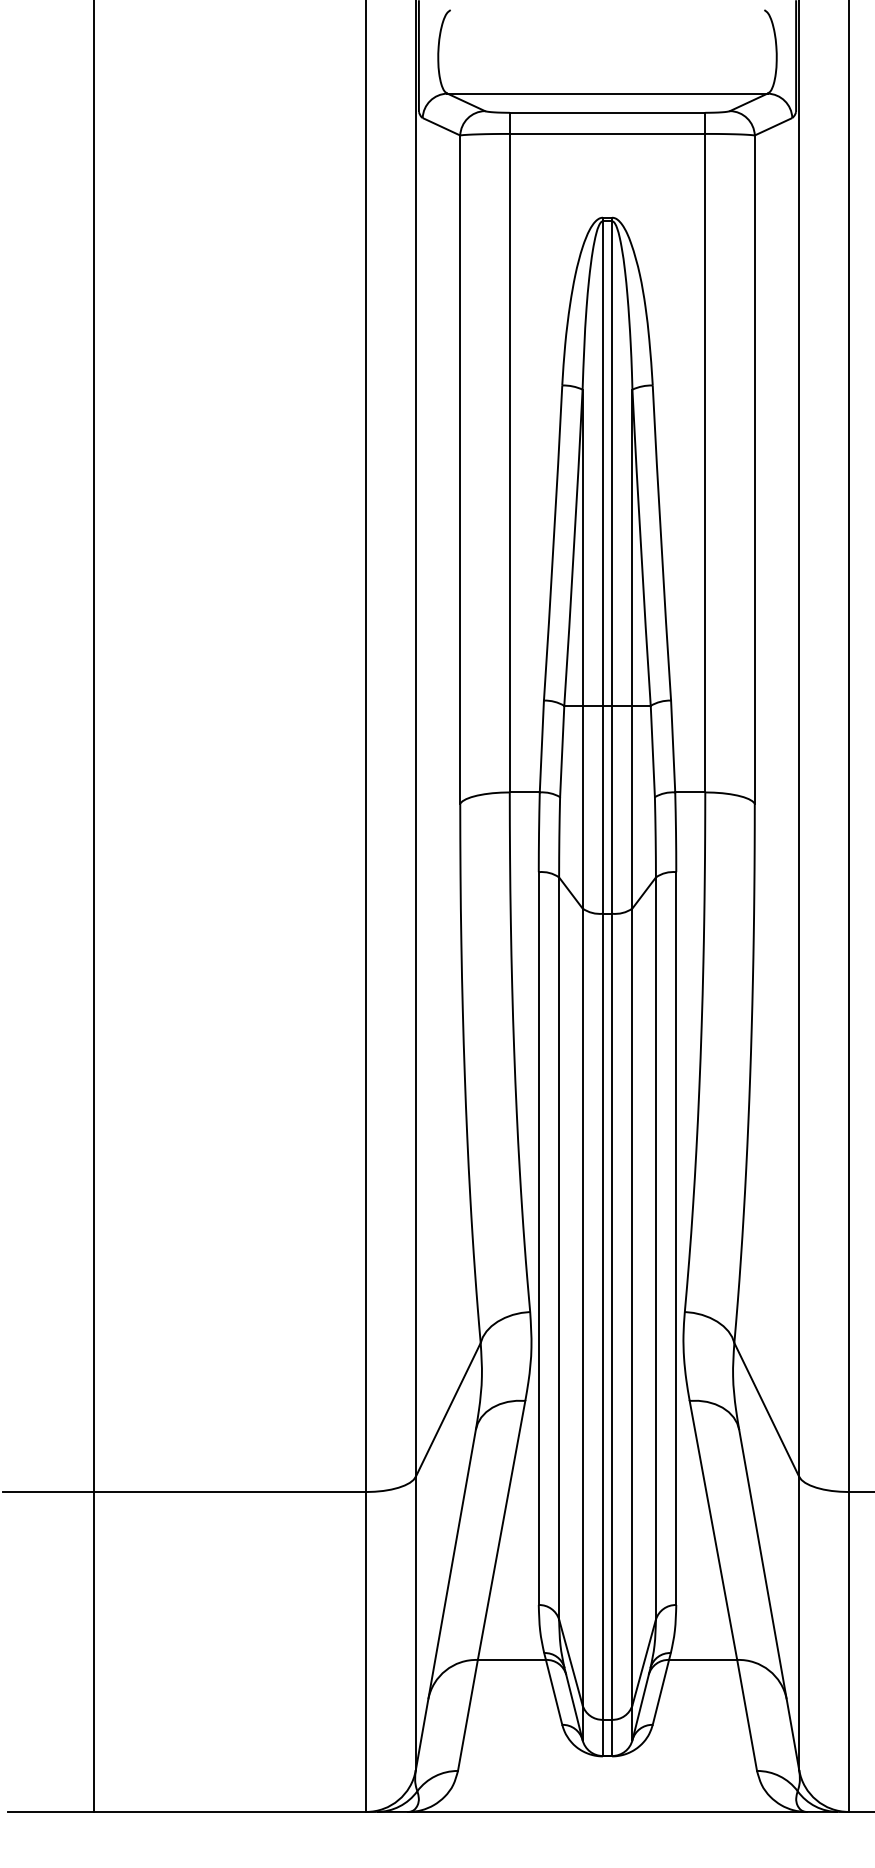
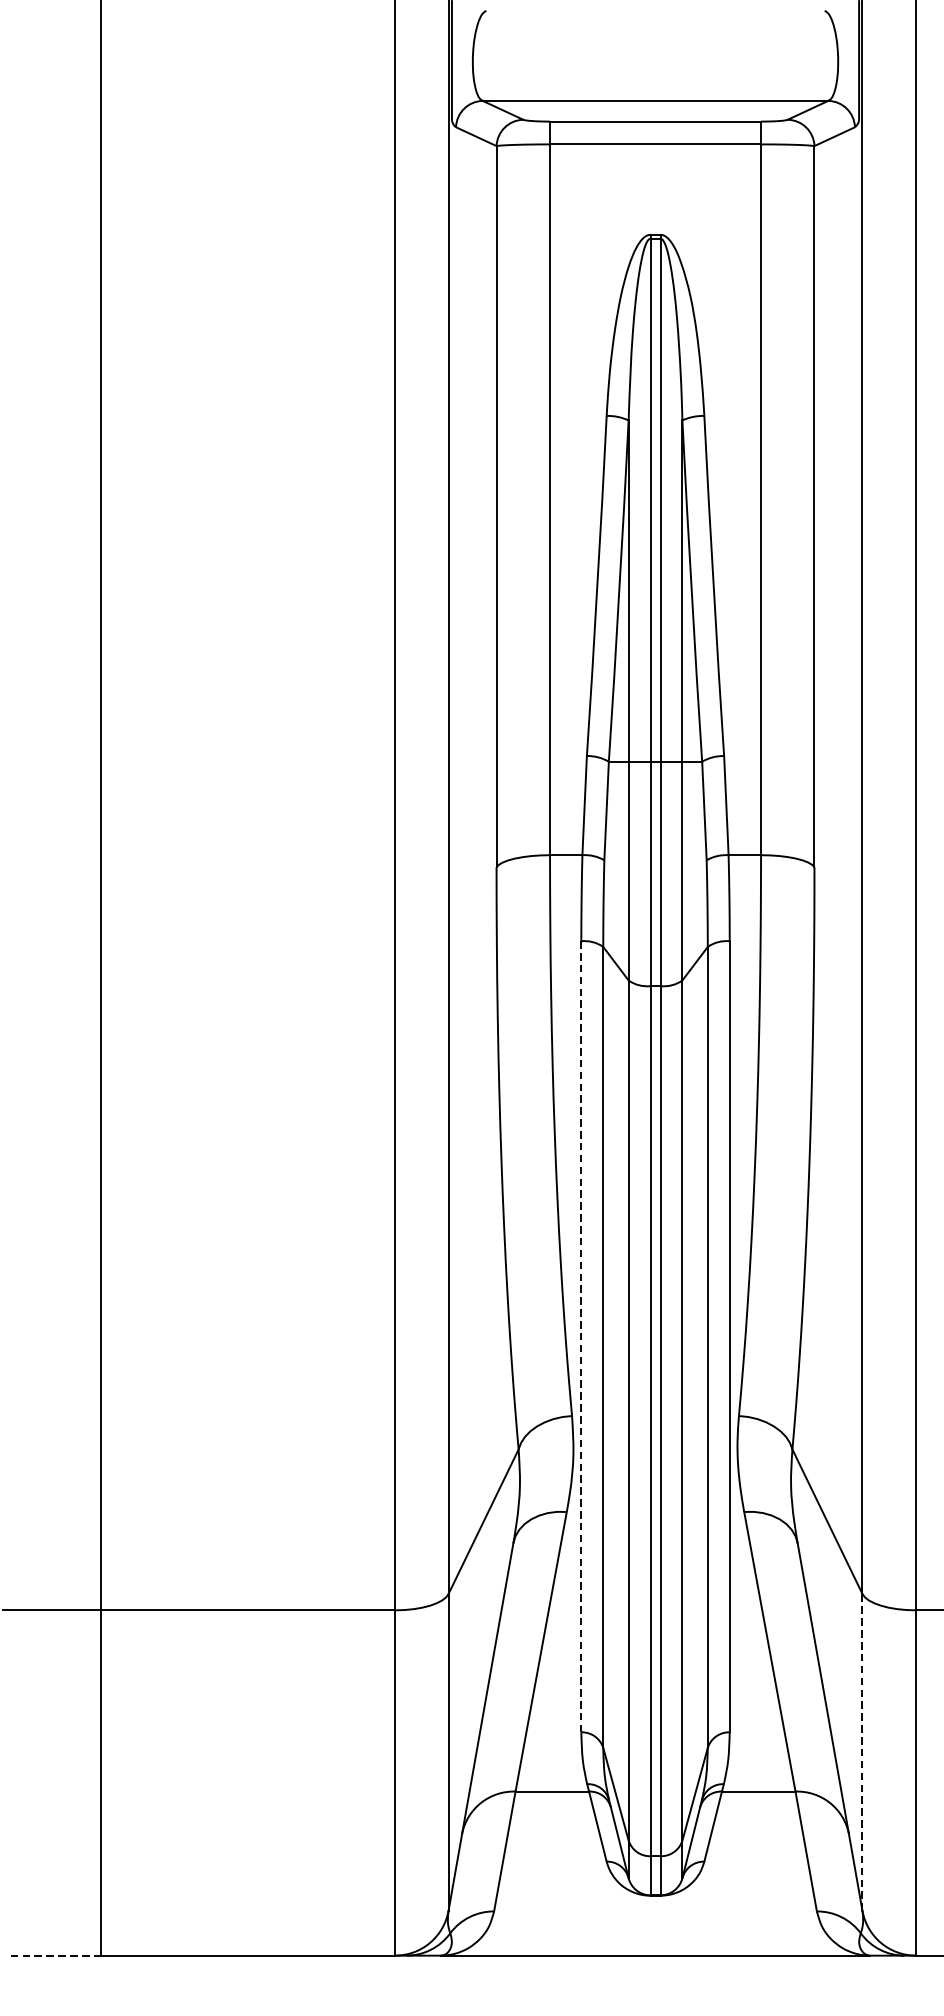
line: (538, 1238) -> (581, 1336), solid -> dashed
line: (799, 1623) -> (862, 1752), solid -> dashed
line: (51, 1811) -> (55, 1955), solid -> dashed

